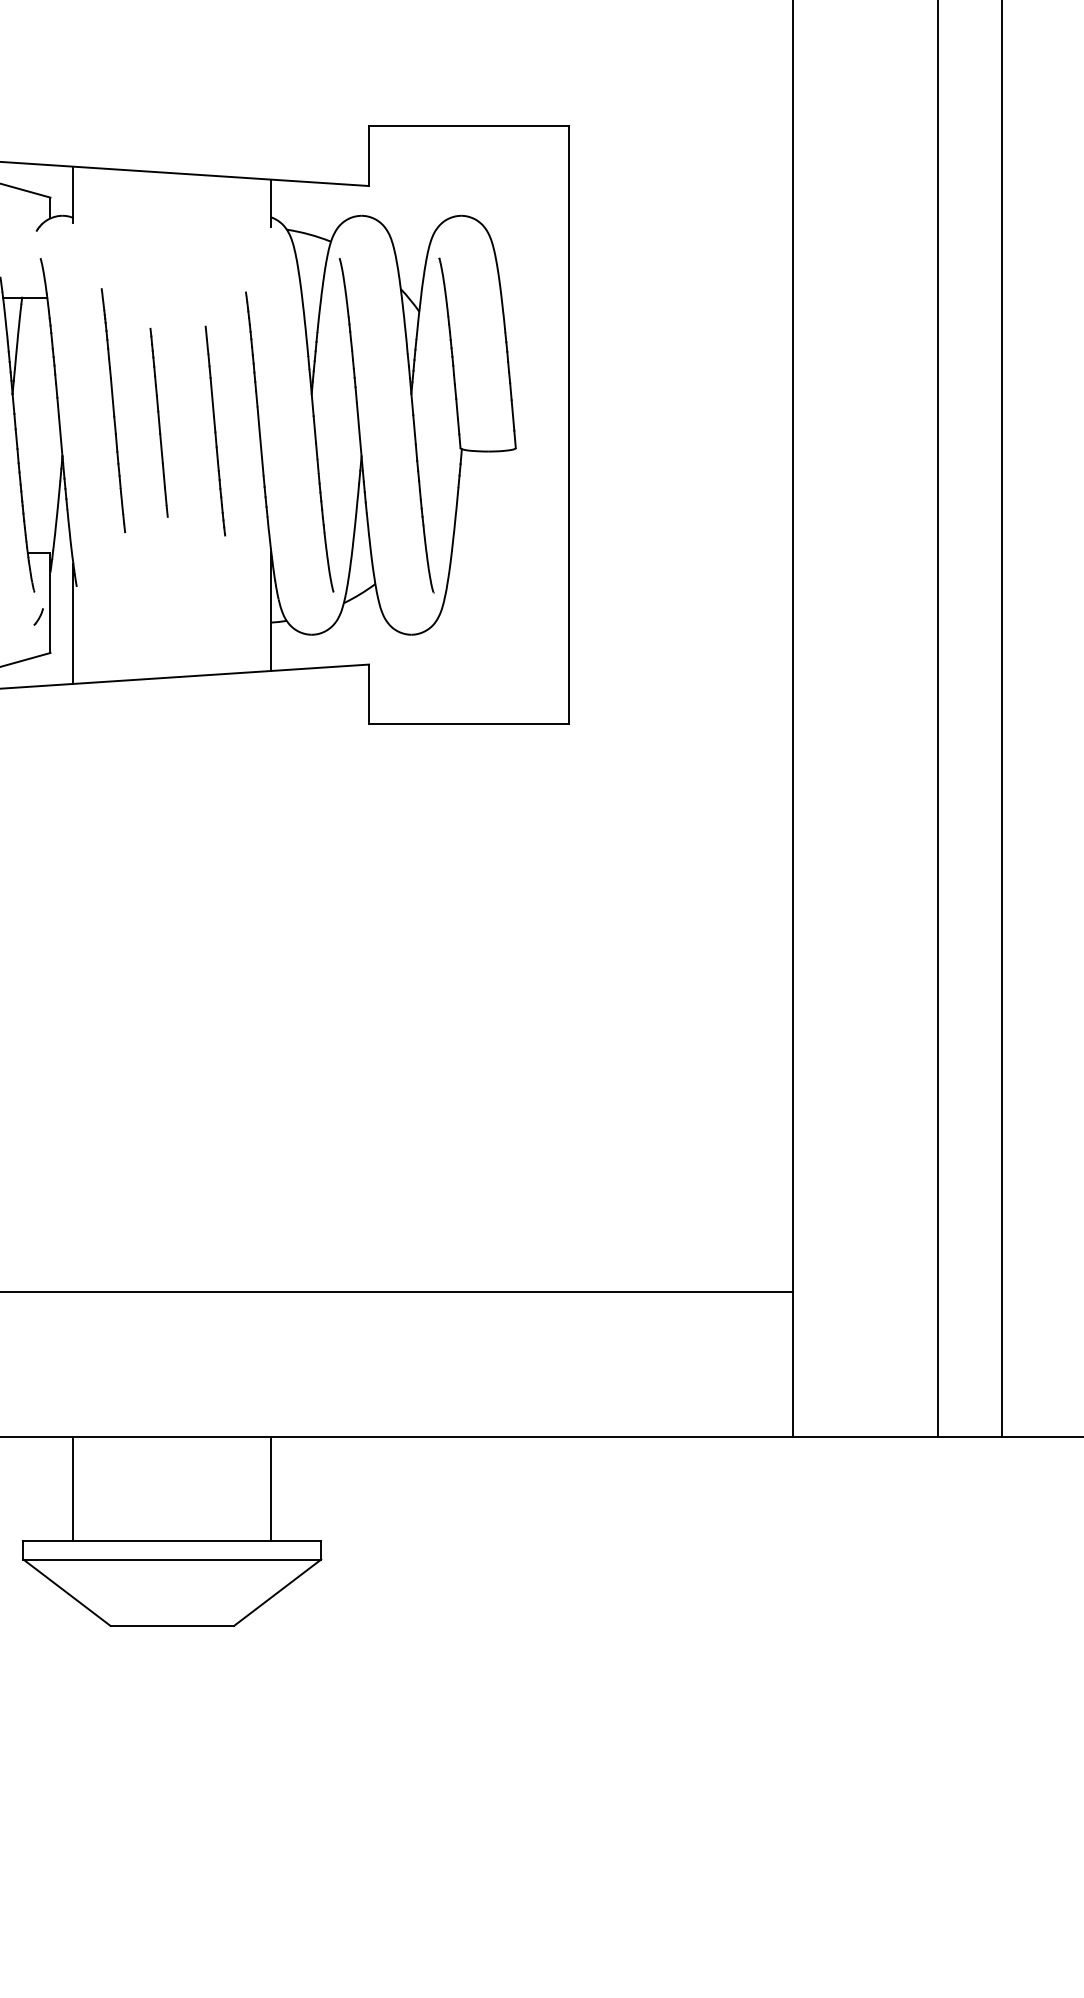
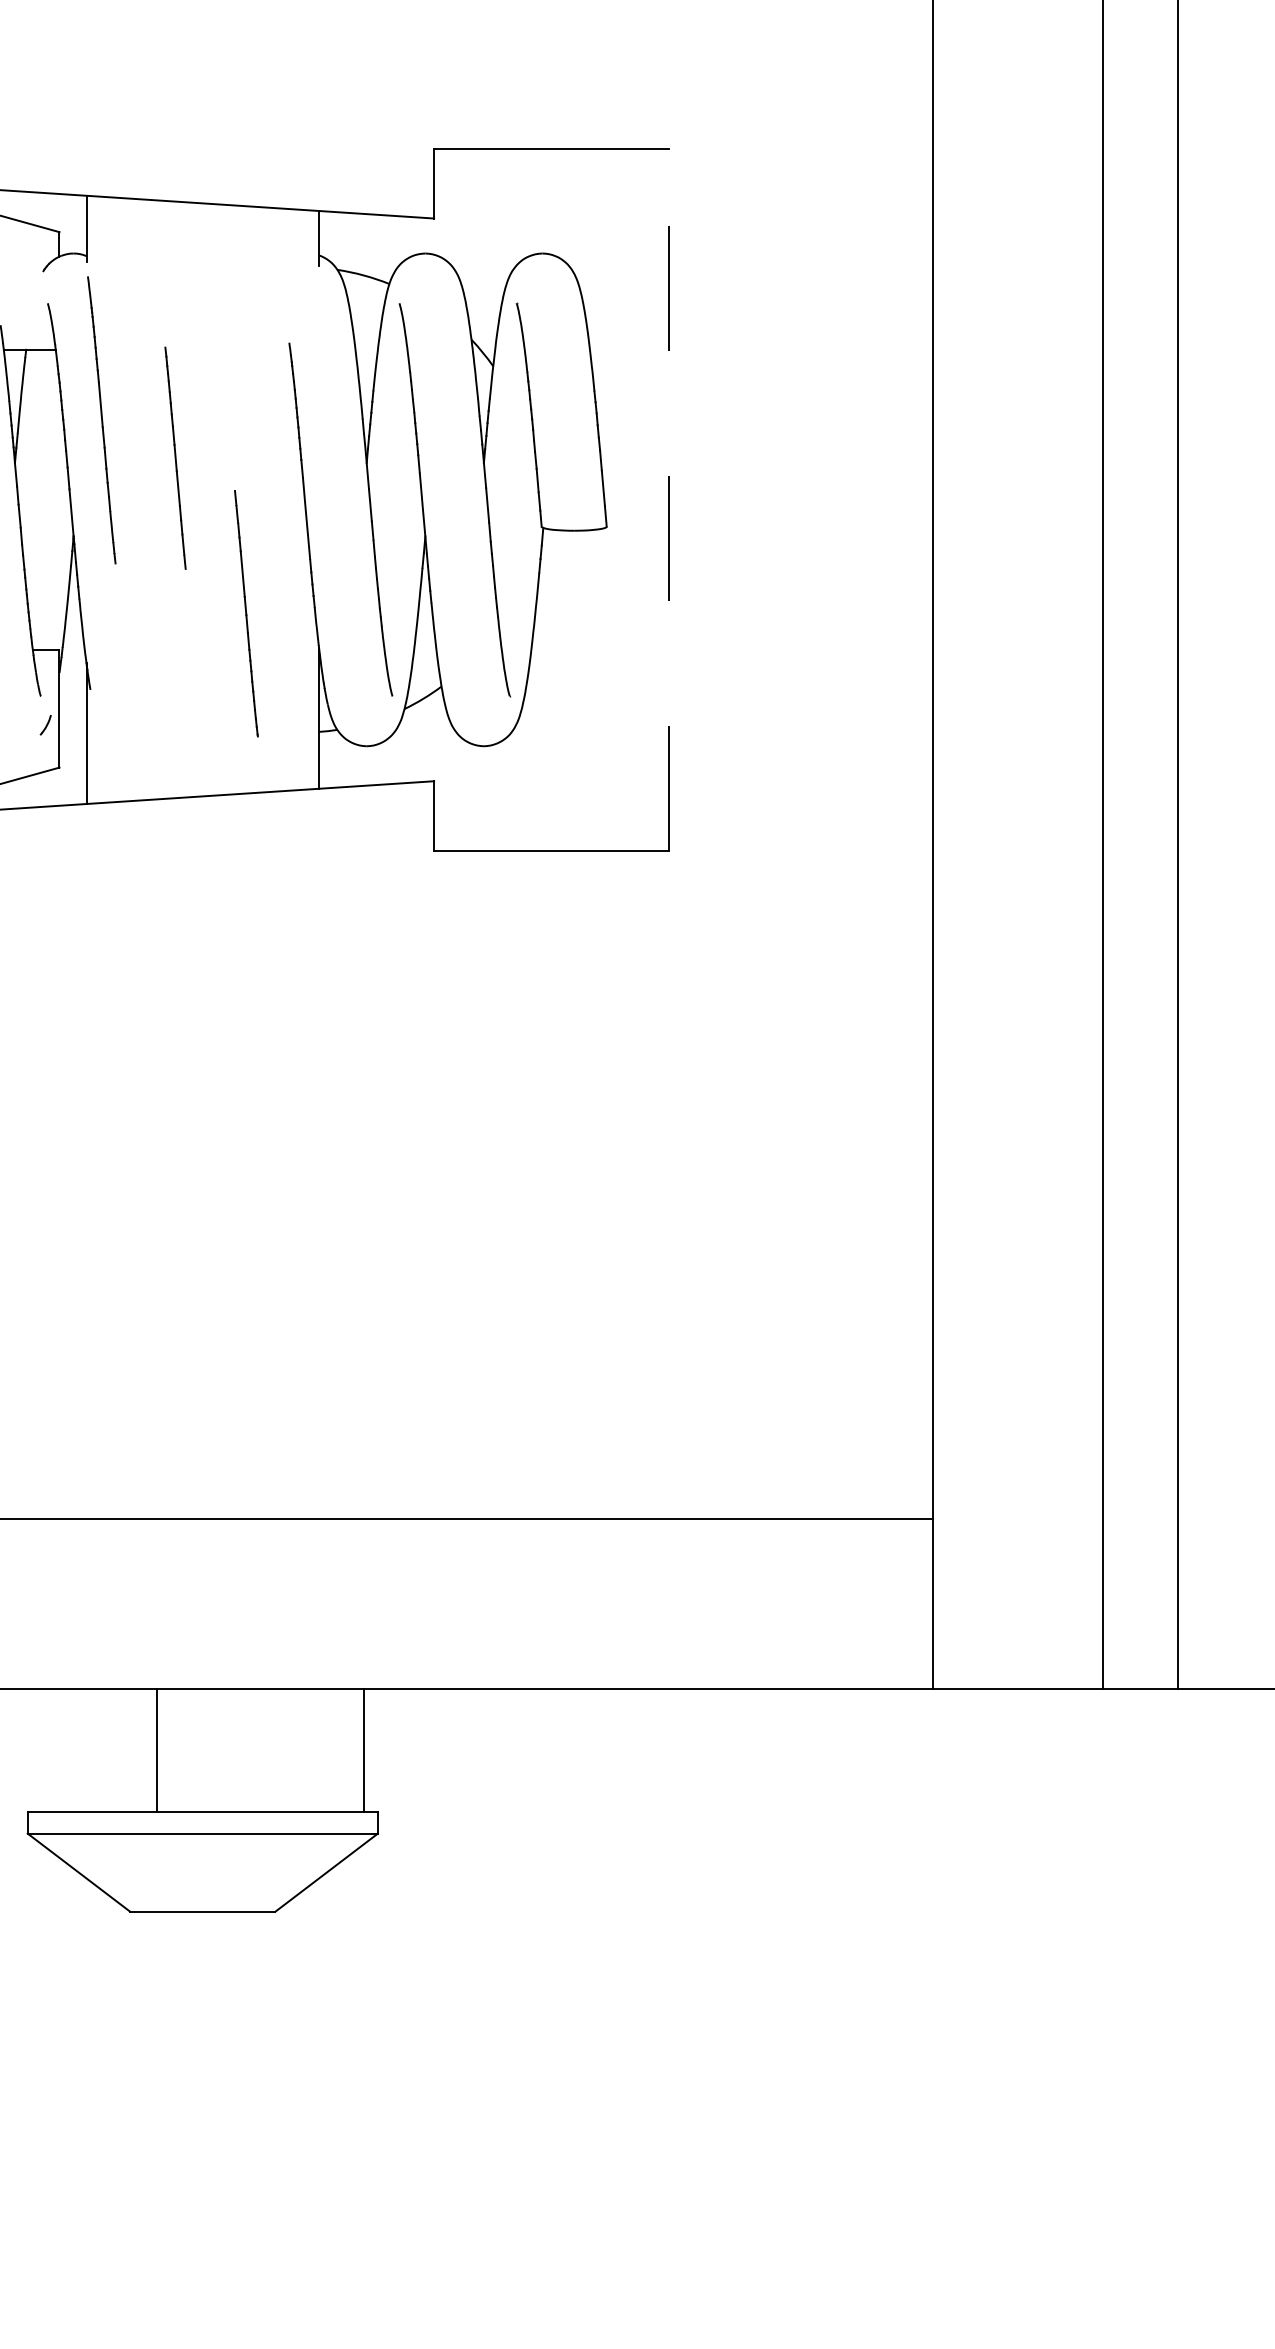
part: (112, 410) -> (100, 420), moved
line: (158, 422) -> (174, 457), moved
line: (568, 425) -> (668, 500), solid -> dashed
line: (215, 430) -> (246, 613), moved
line: (73, 1488) -> (157, 1750), moved
line: (271, 1488) -> (364, 1750), moved

